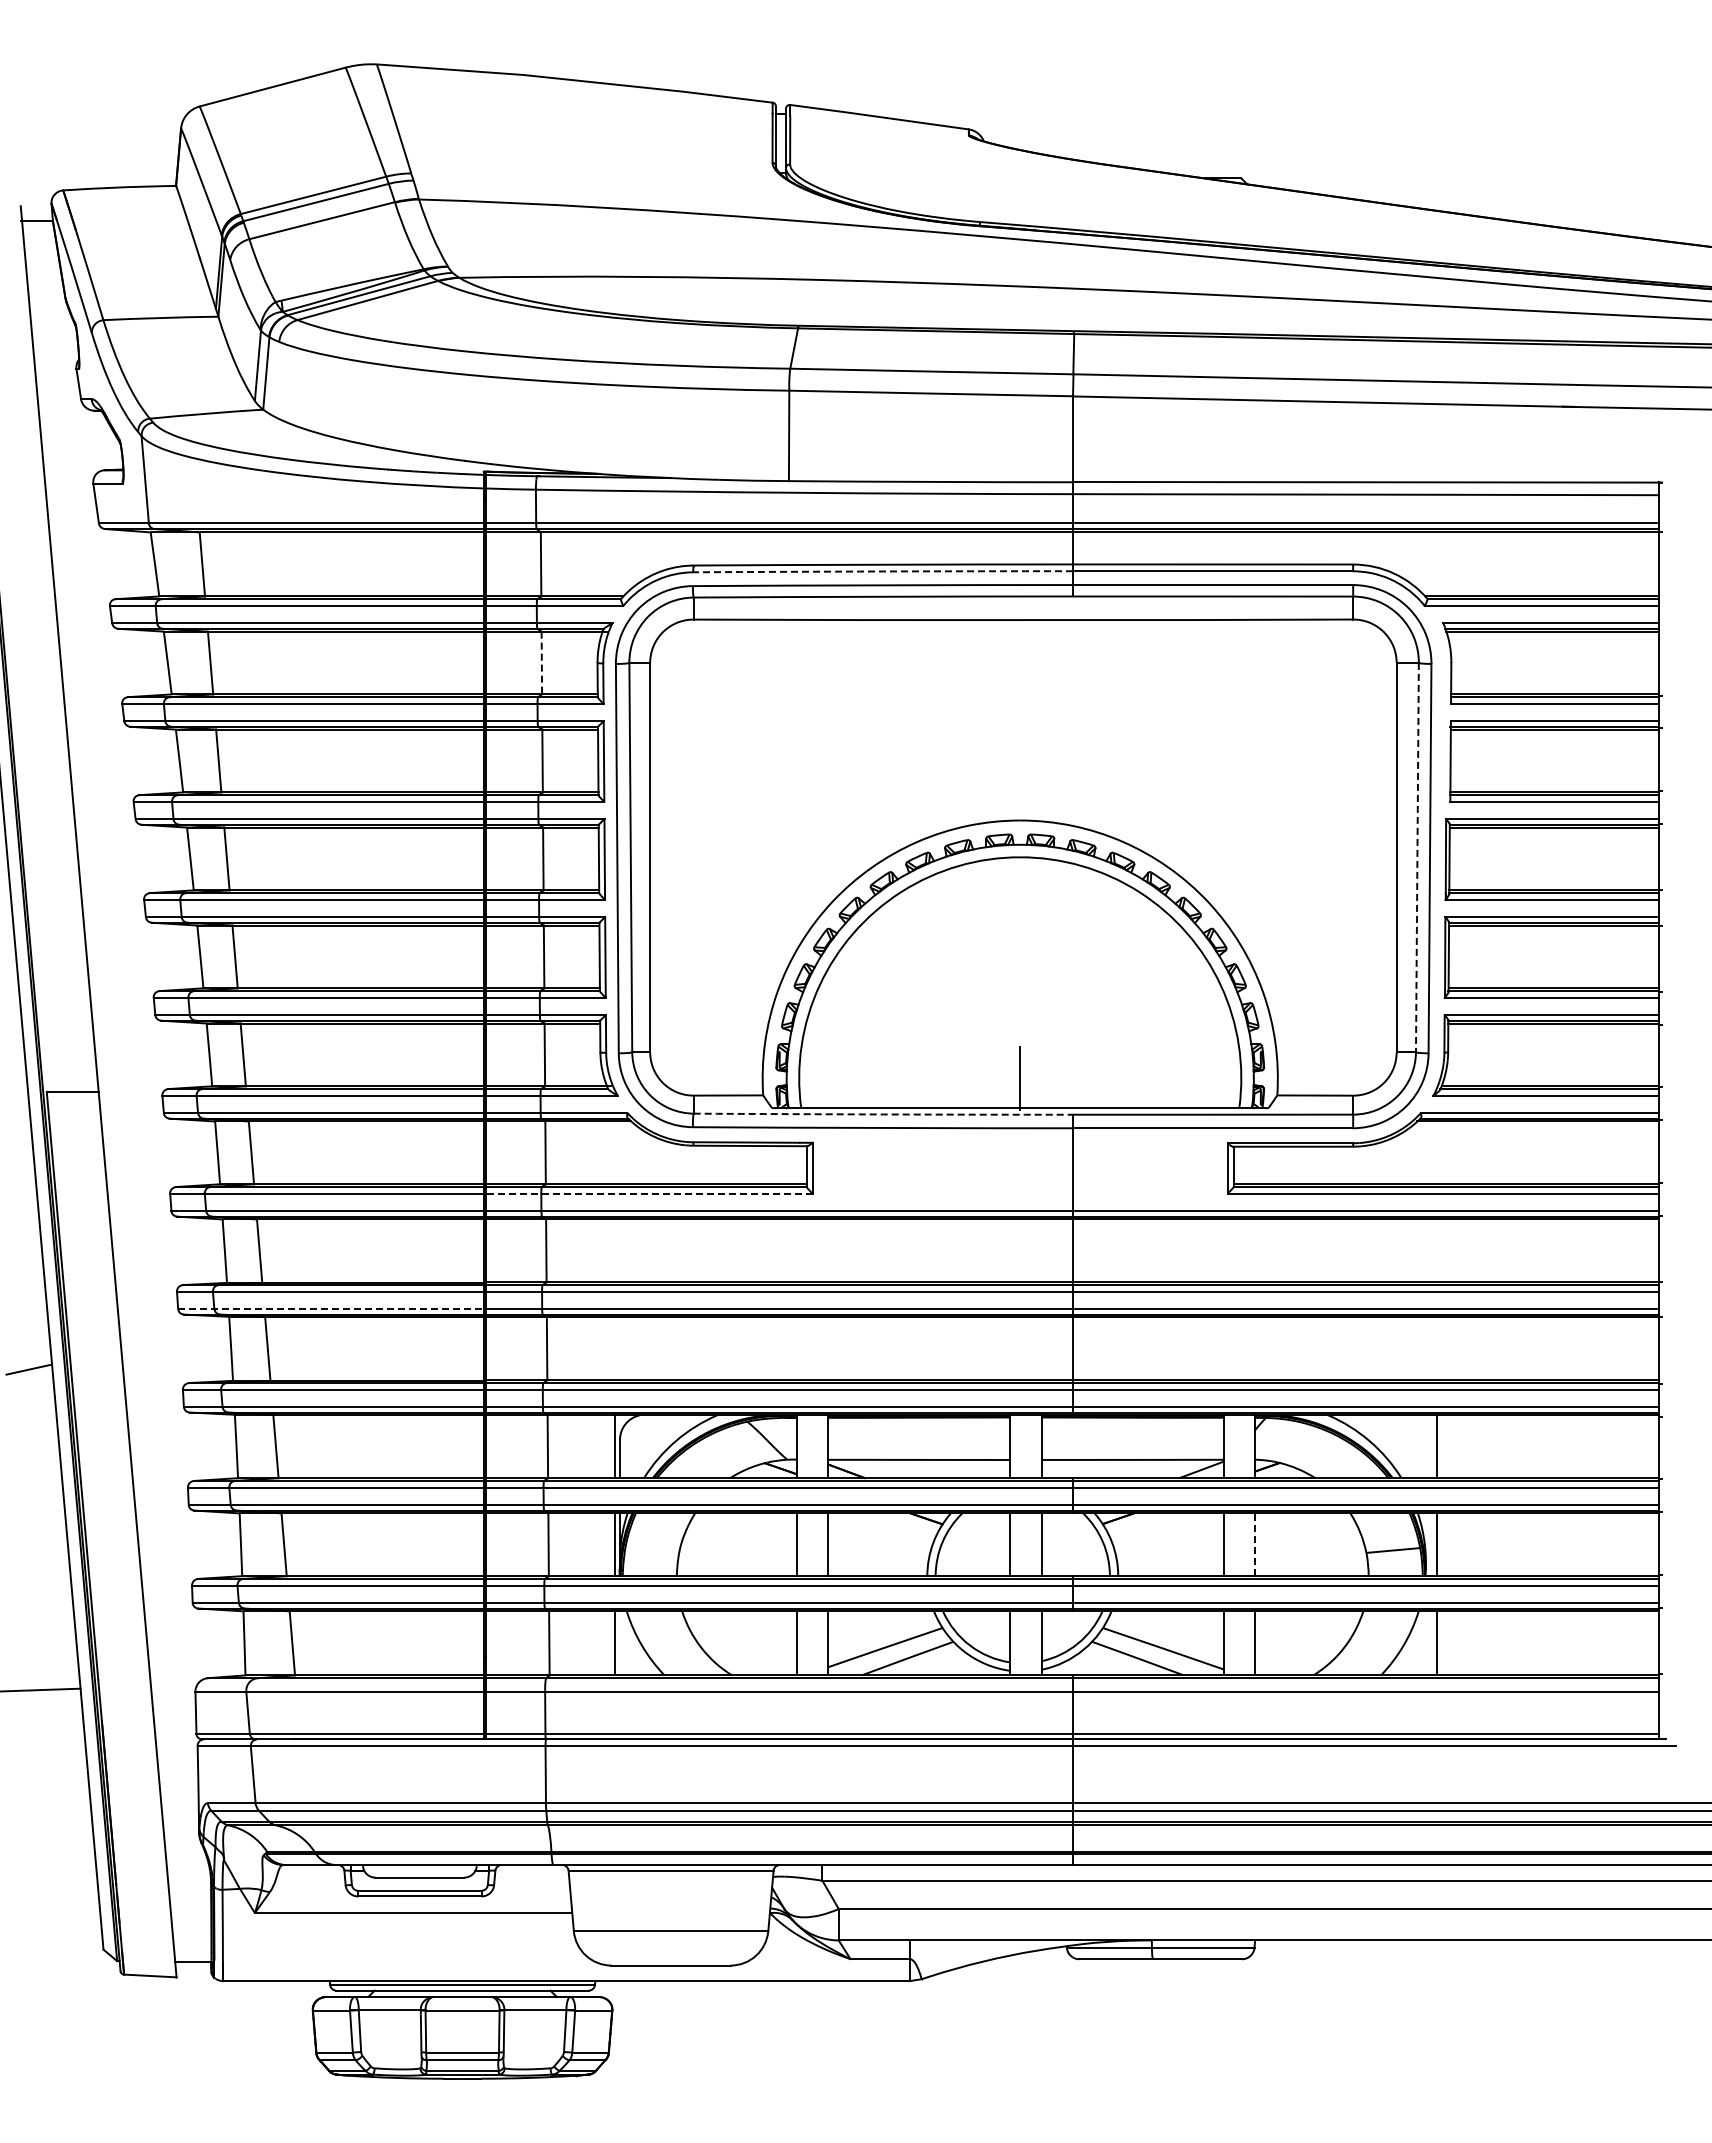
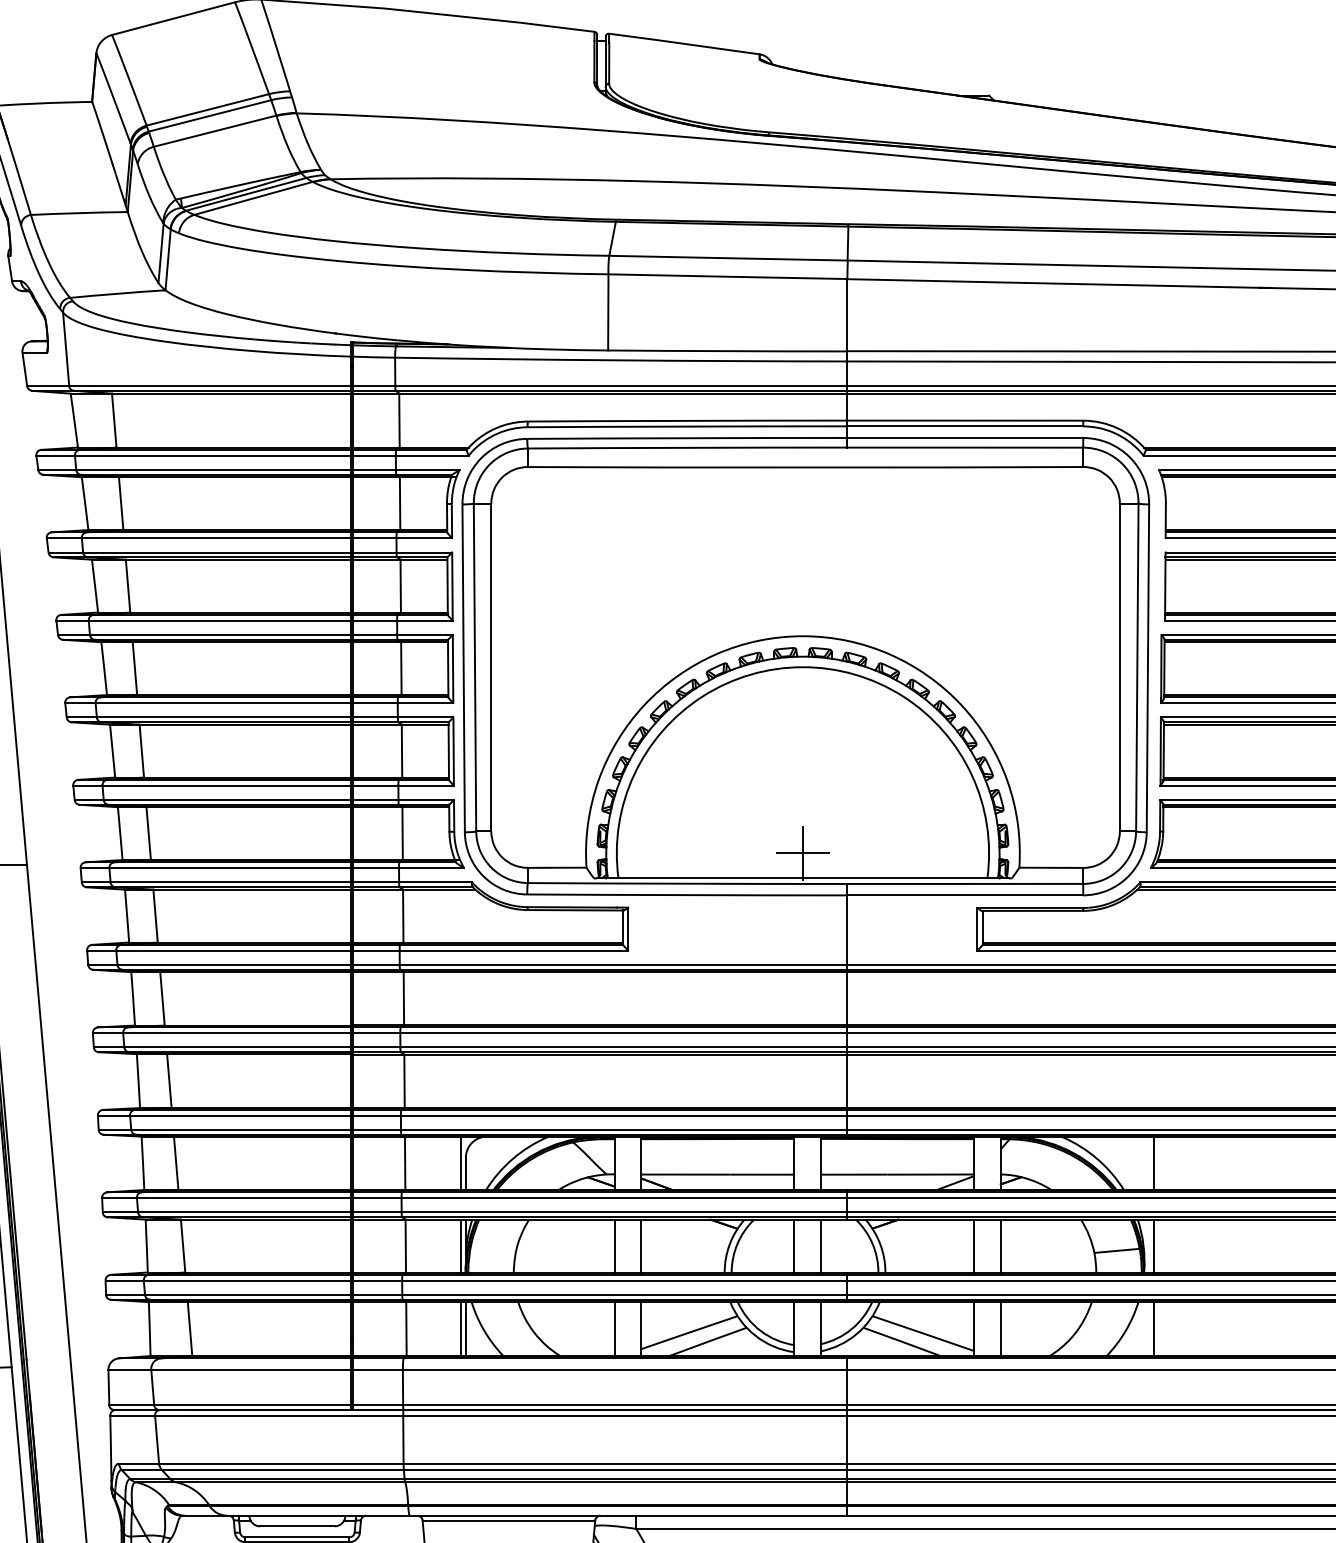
arc: (883, 571) -> (687, 426), dashed -> solid
line: (541, 663) -> (399, 504), dashed -> solid
line: (1417, 857) -> (1137, 667), dashed -> solid
line: (1019, 1078) -> (802, 853), added
arc: (883, 1114) -> (687, 883), dashed -> solid
line: (649, 1193) -> (490, 950), dashed -> solid
line: (330, 1308) -> (222, 1047), dashed -> solid
line: (1255, 1544) -> (1001, 1245), dashed -> solid
line: (619, 1643) -> (465, 1329), added

